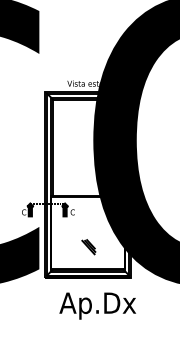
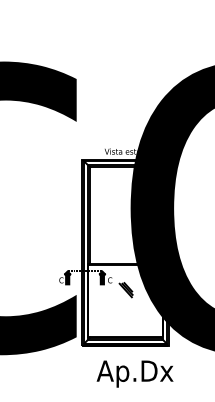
part: (88, 247) -> (125, 290), moved

